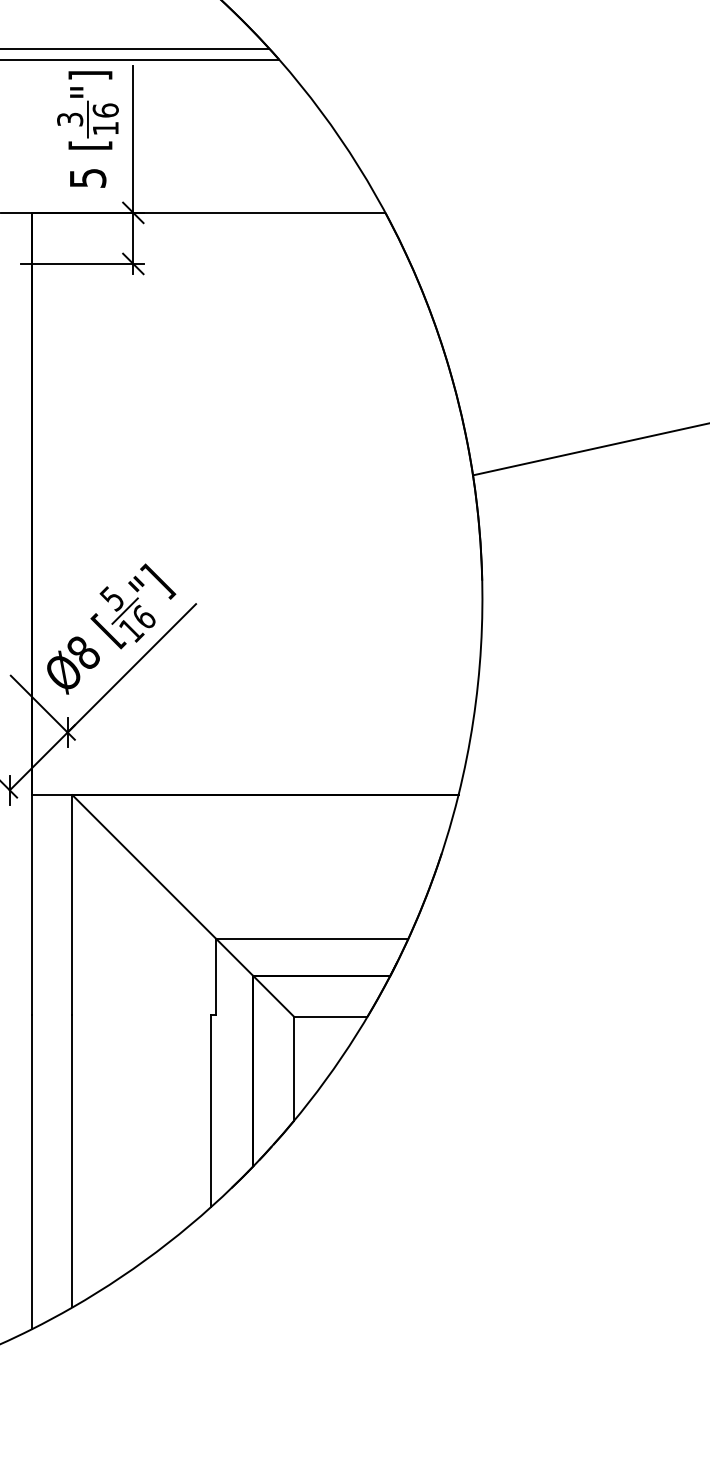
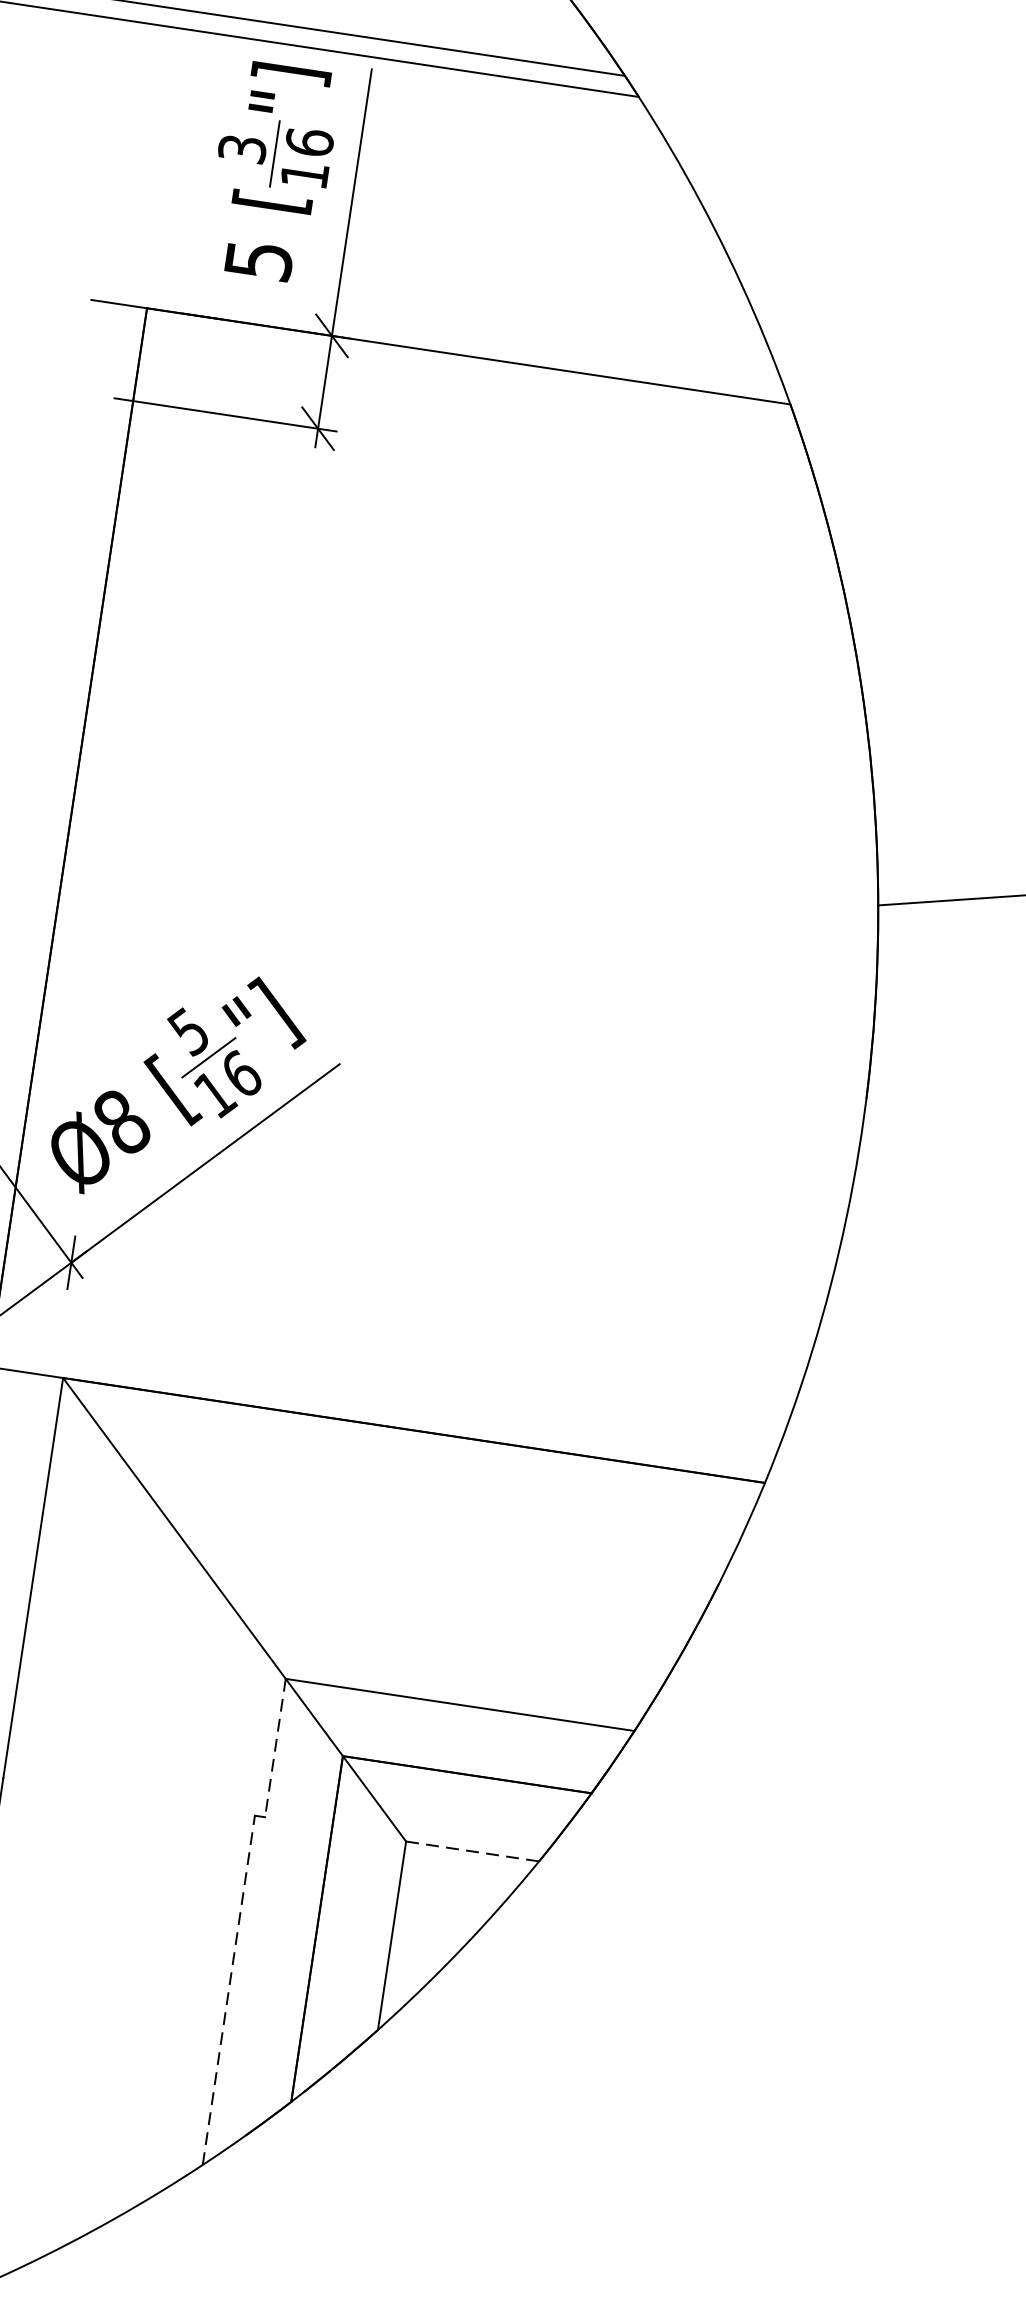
line: (216, 977) -> (275, 1748), solid -> dashed
line: (330, 1016) -> (472, 1850), solid -> dashed
line: (210, 1110) -> (228, 1988), solid -> dashed

